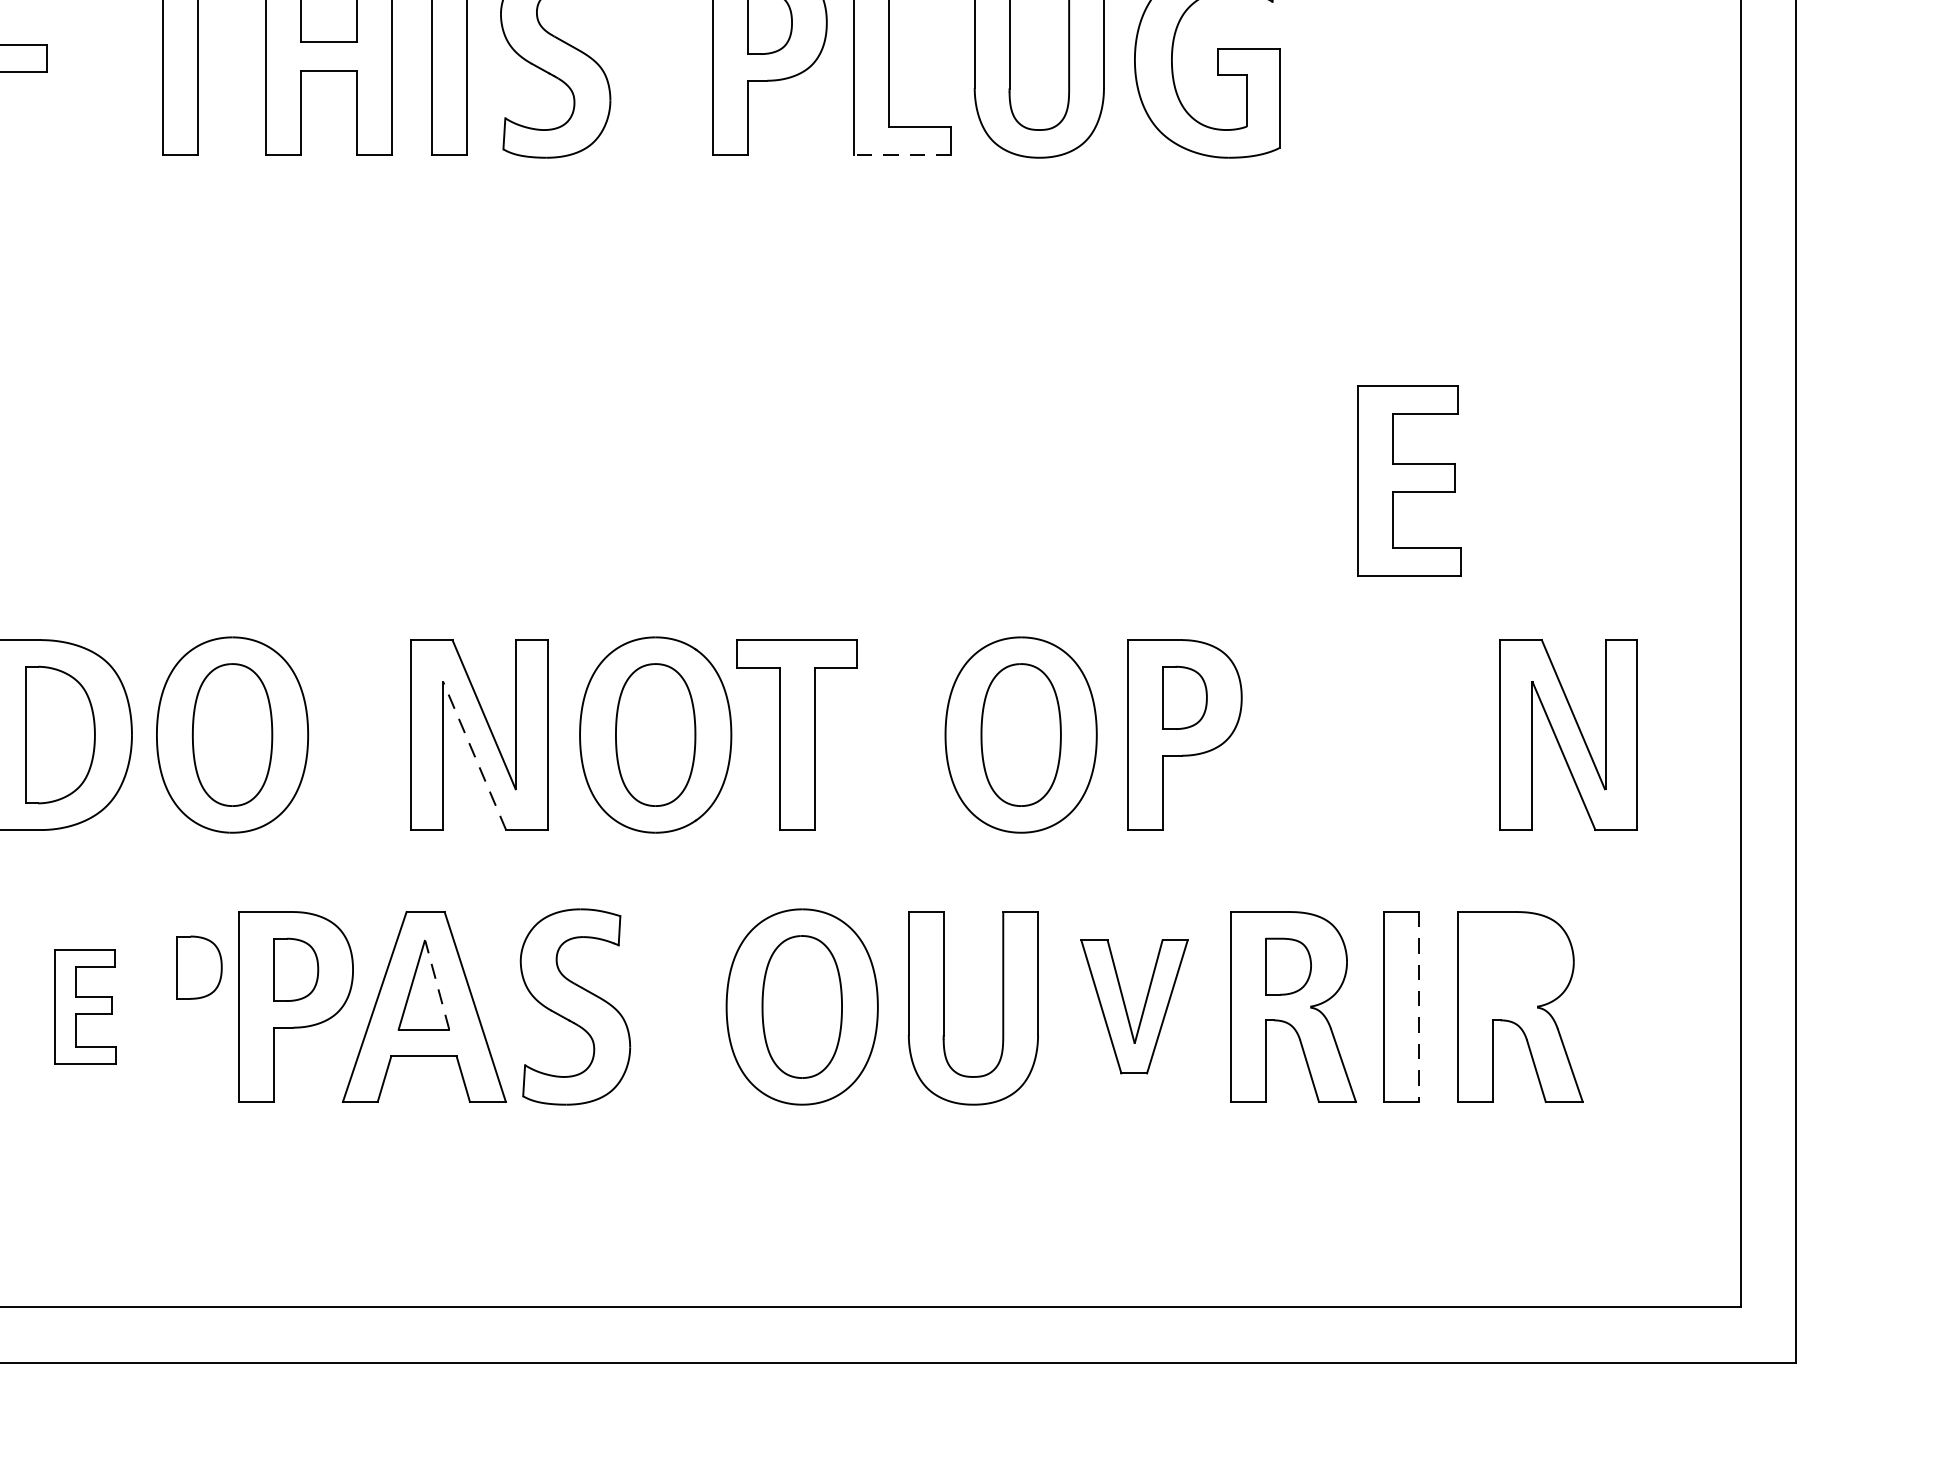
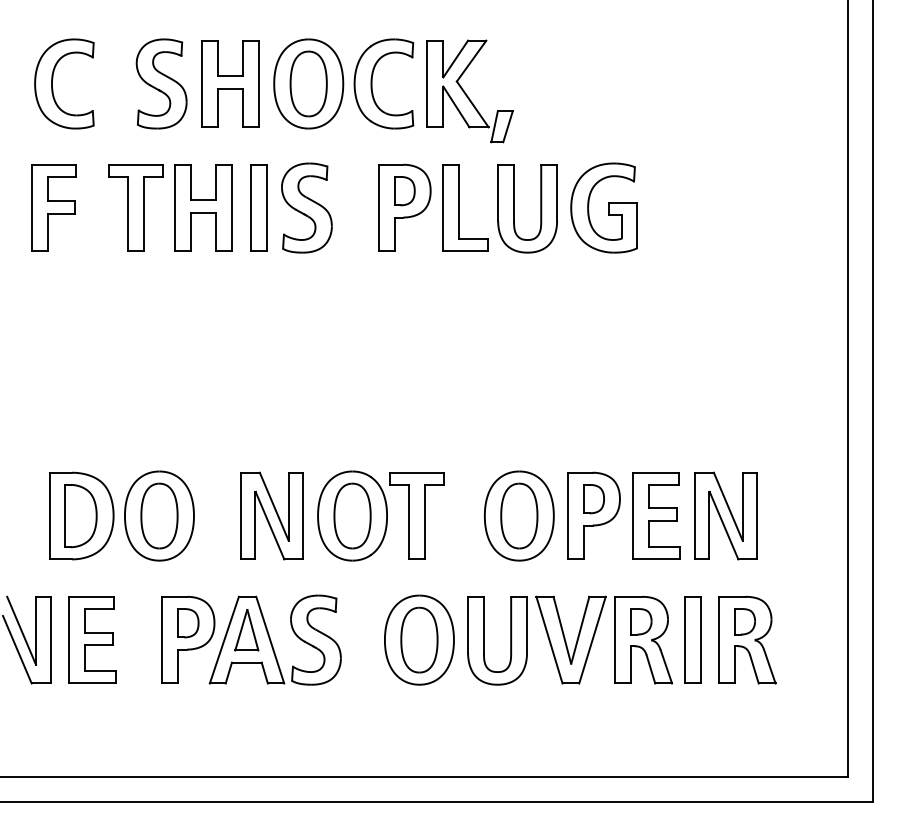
line: (900, 155) -> (464, 251), dashed -> solid
part: (1409, 479) -> (656, 515), moved
part: (1567, 733) -> (725, 515), moved
line: (473, 755) -> (269, 525), dashed -> solid
part: (1514, 966) -> (744, 621), added
part: (199, 968) -> (144, 622), removed
line: (436, 985) -> (252, 630), dashed -> solid
part: (85, 1005) -> (92, 639), size x1.67
part: (1133, 1005) -> (570, 639), size x1.43
line: (1418, 1007) -> (700, 640), dashed -> solid

